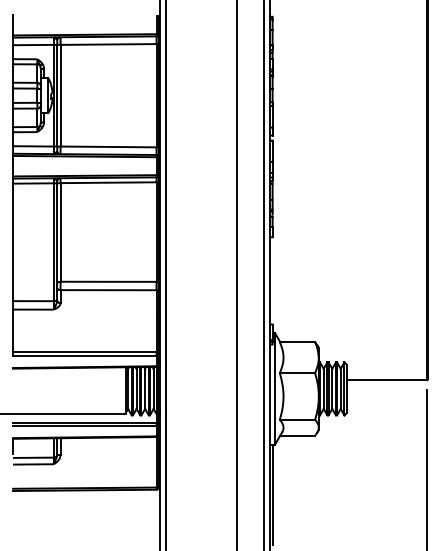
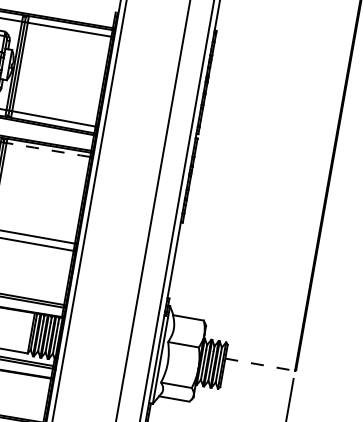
line: (109, 182) -> (49, 149), solid -> dashed
line: (387, 380) -> (260, 364), solid -> dashed

